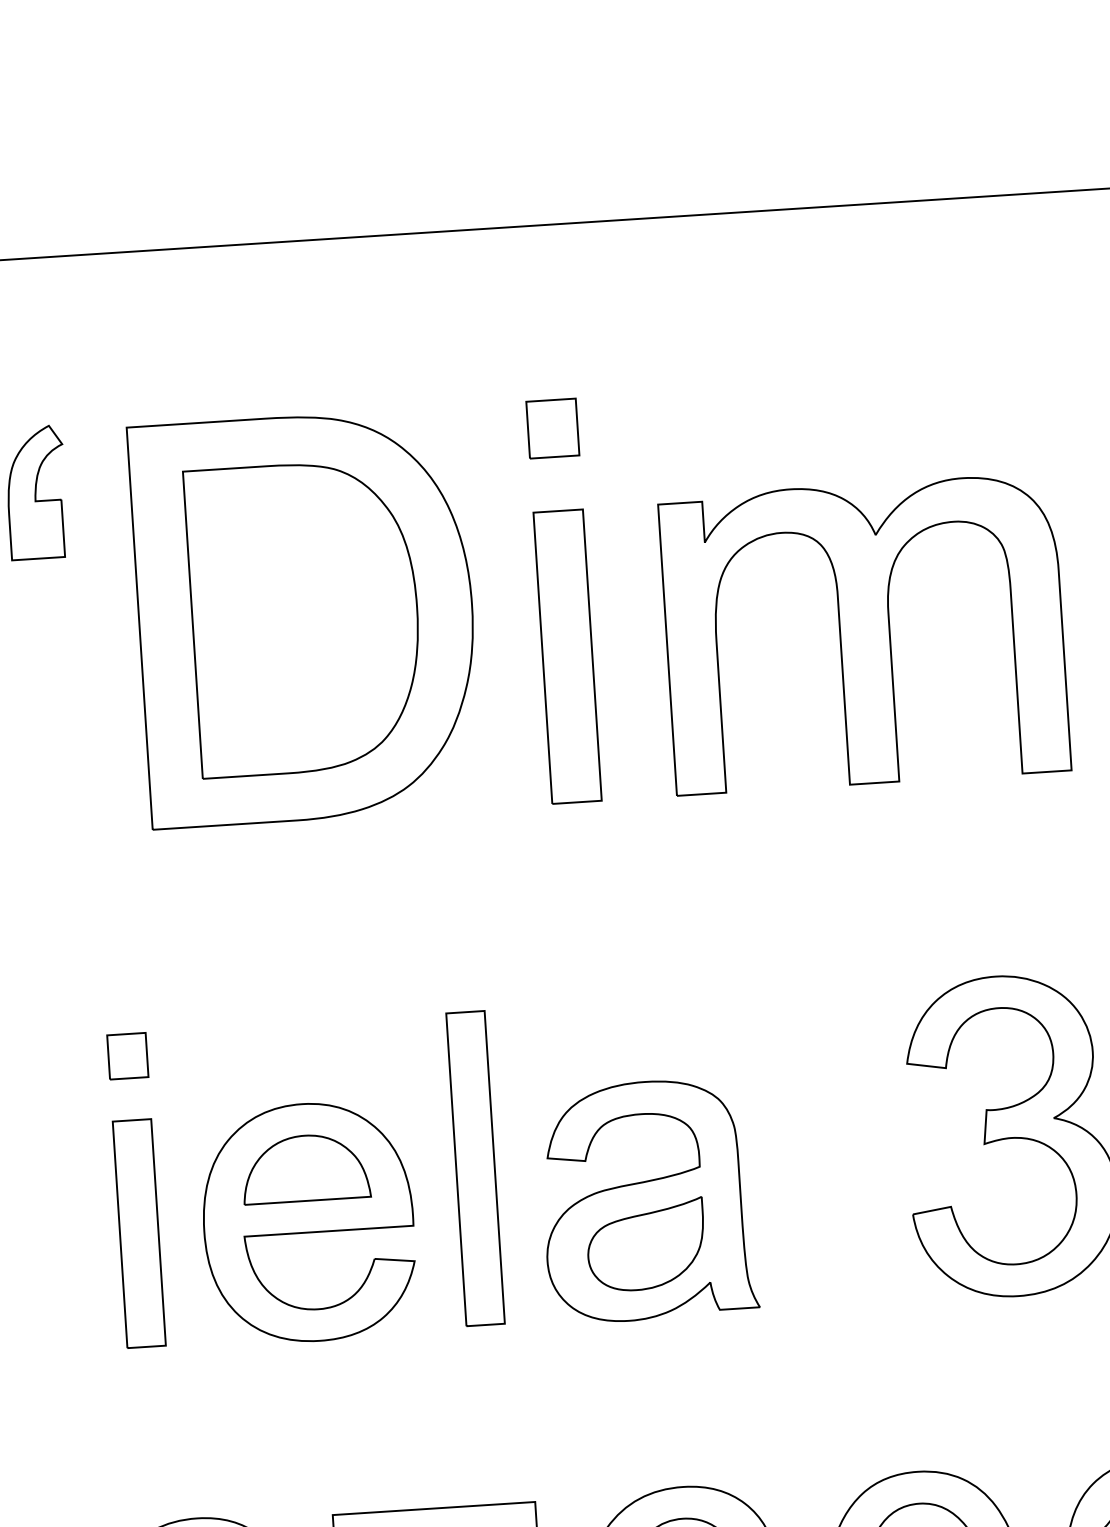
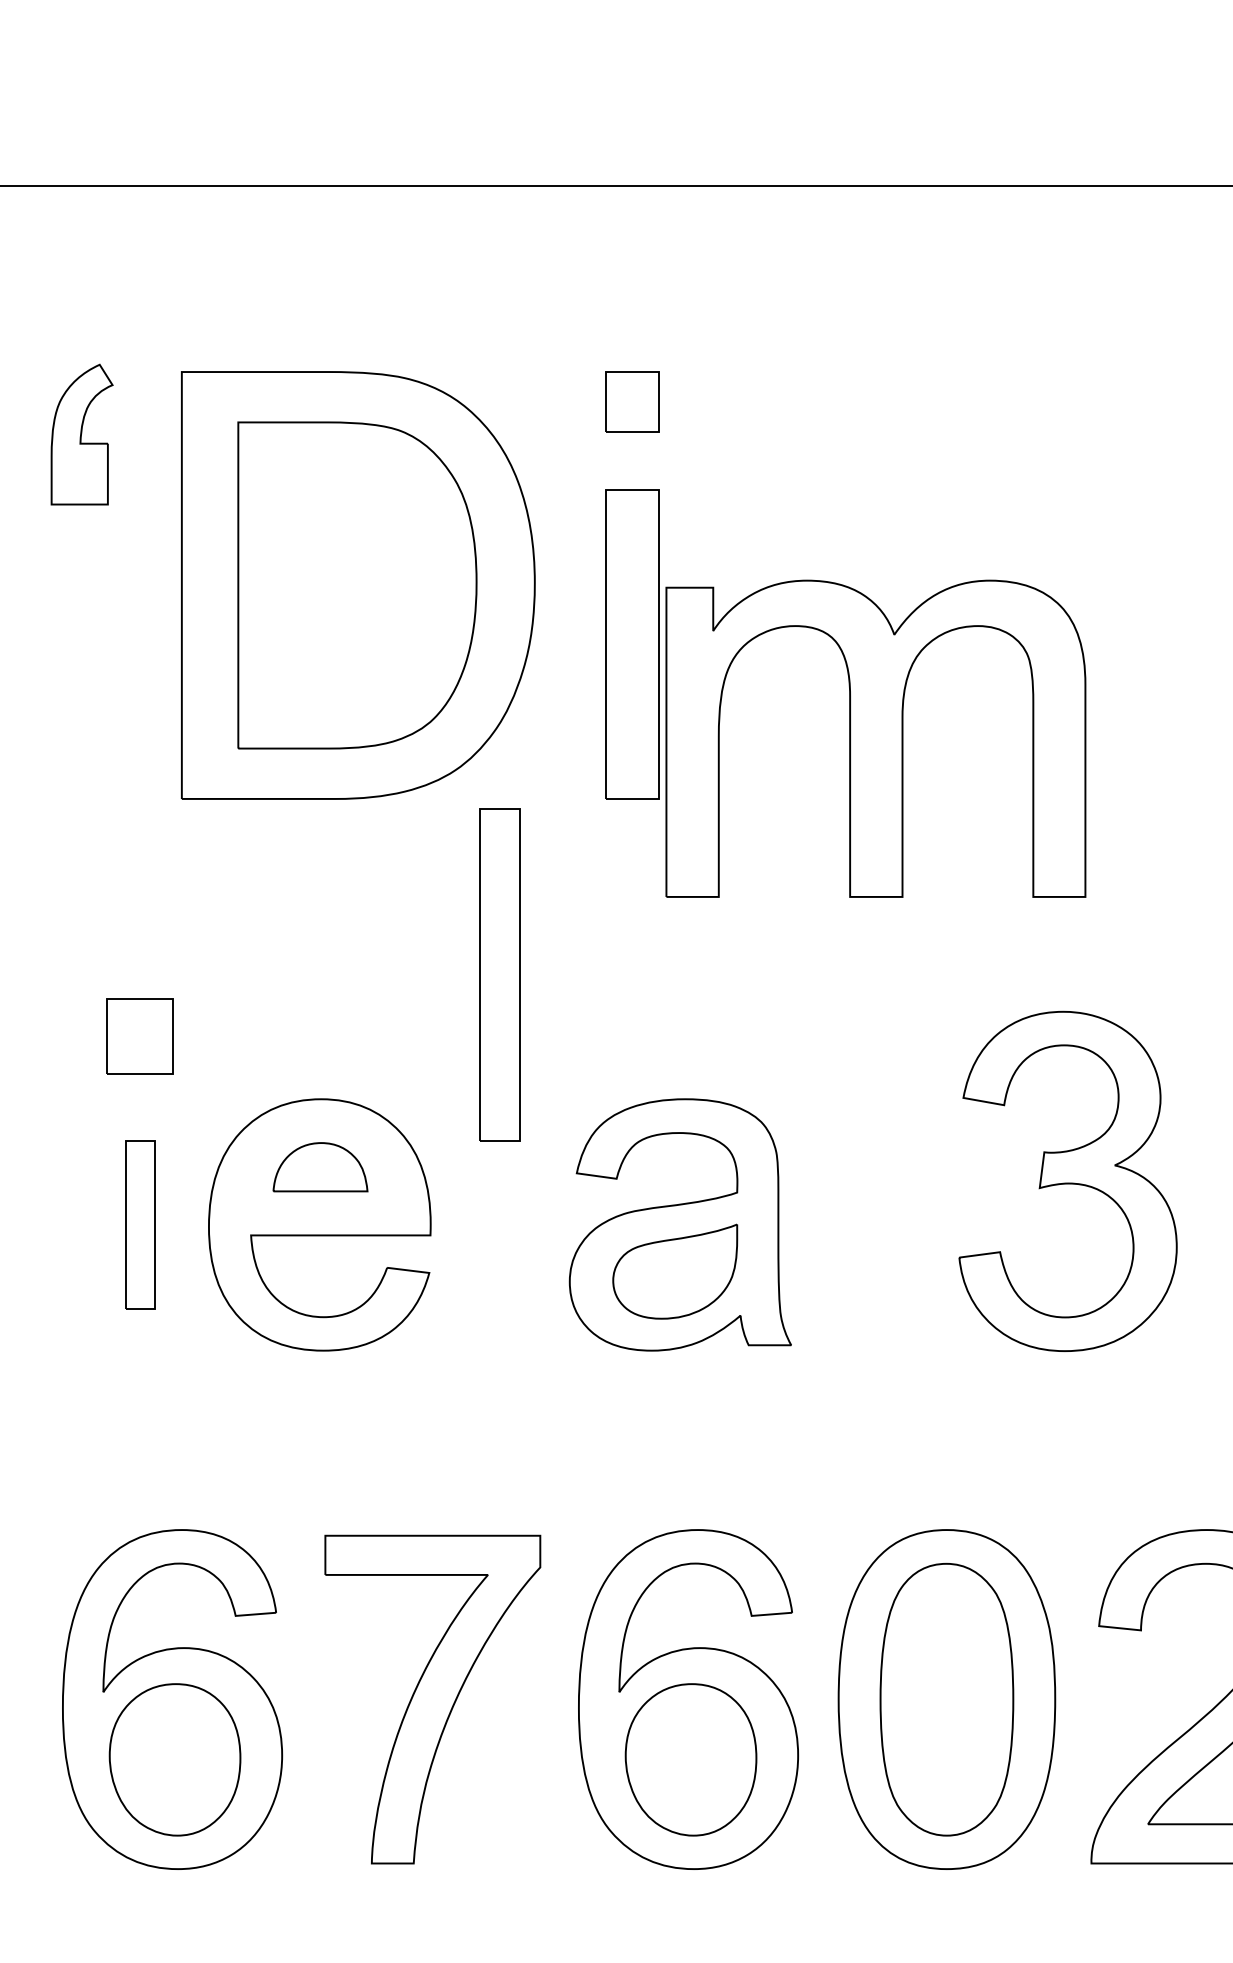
part: (864, 633) -> (875, 738), moved
part: (128, 1056) -> (140, 1036), size x1.6
part: (305, 1167) -> (320, 1166), size x0.7
part: (475, 1167) -> (499, 974), moved
part: (139, 1233) -> (140, 1224), size x0.7

